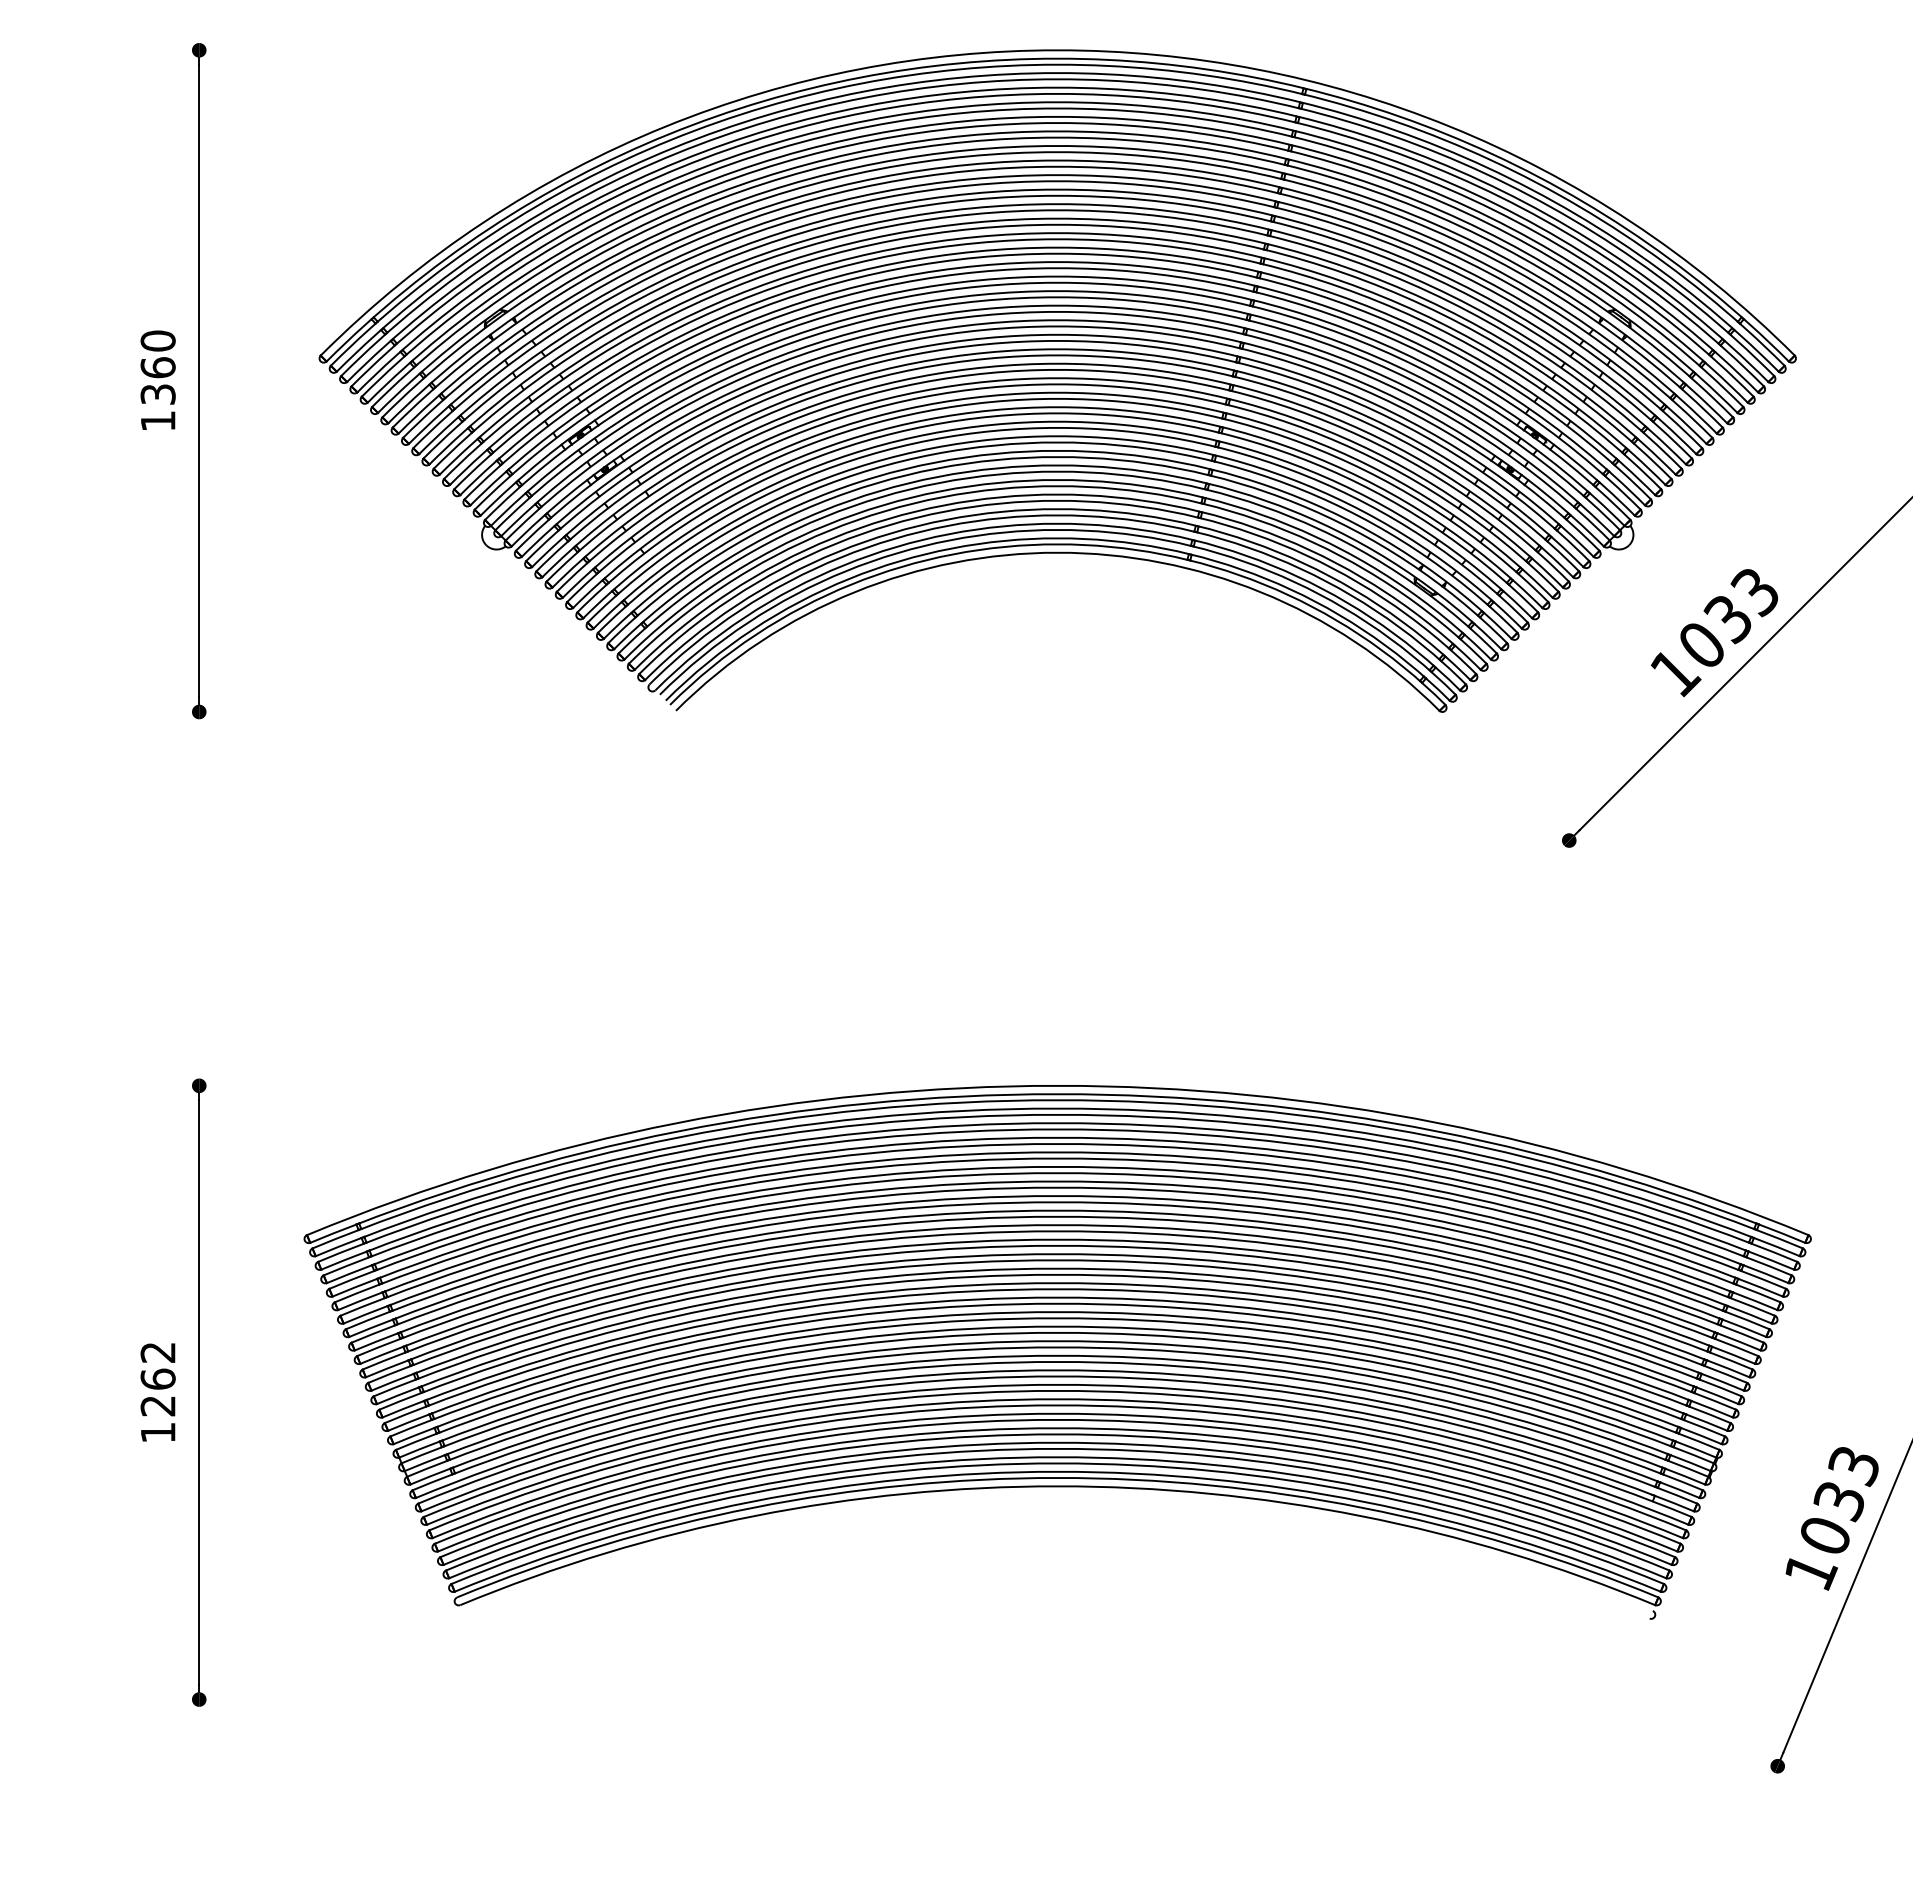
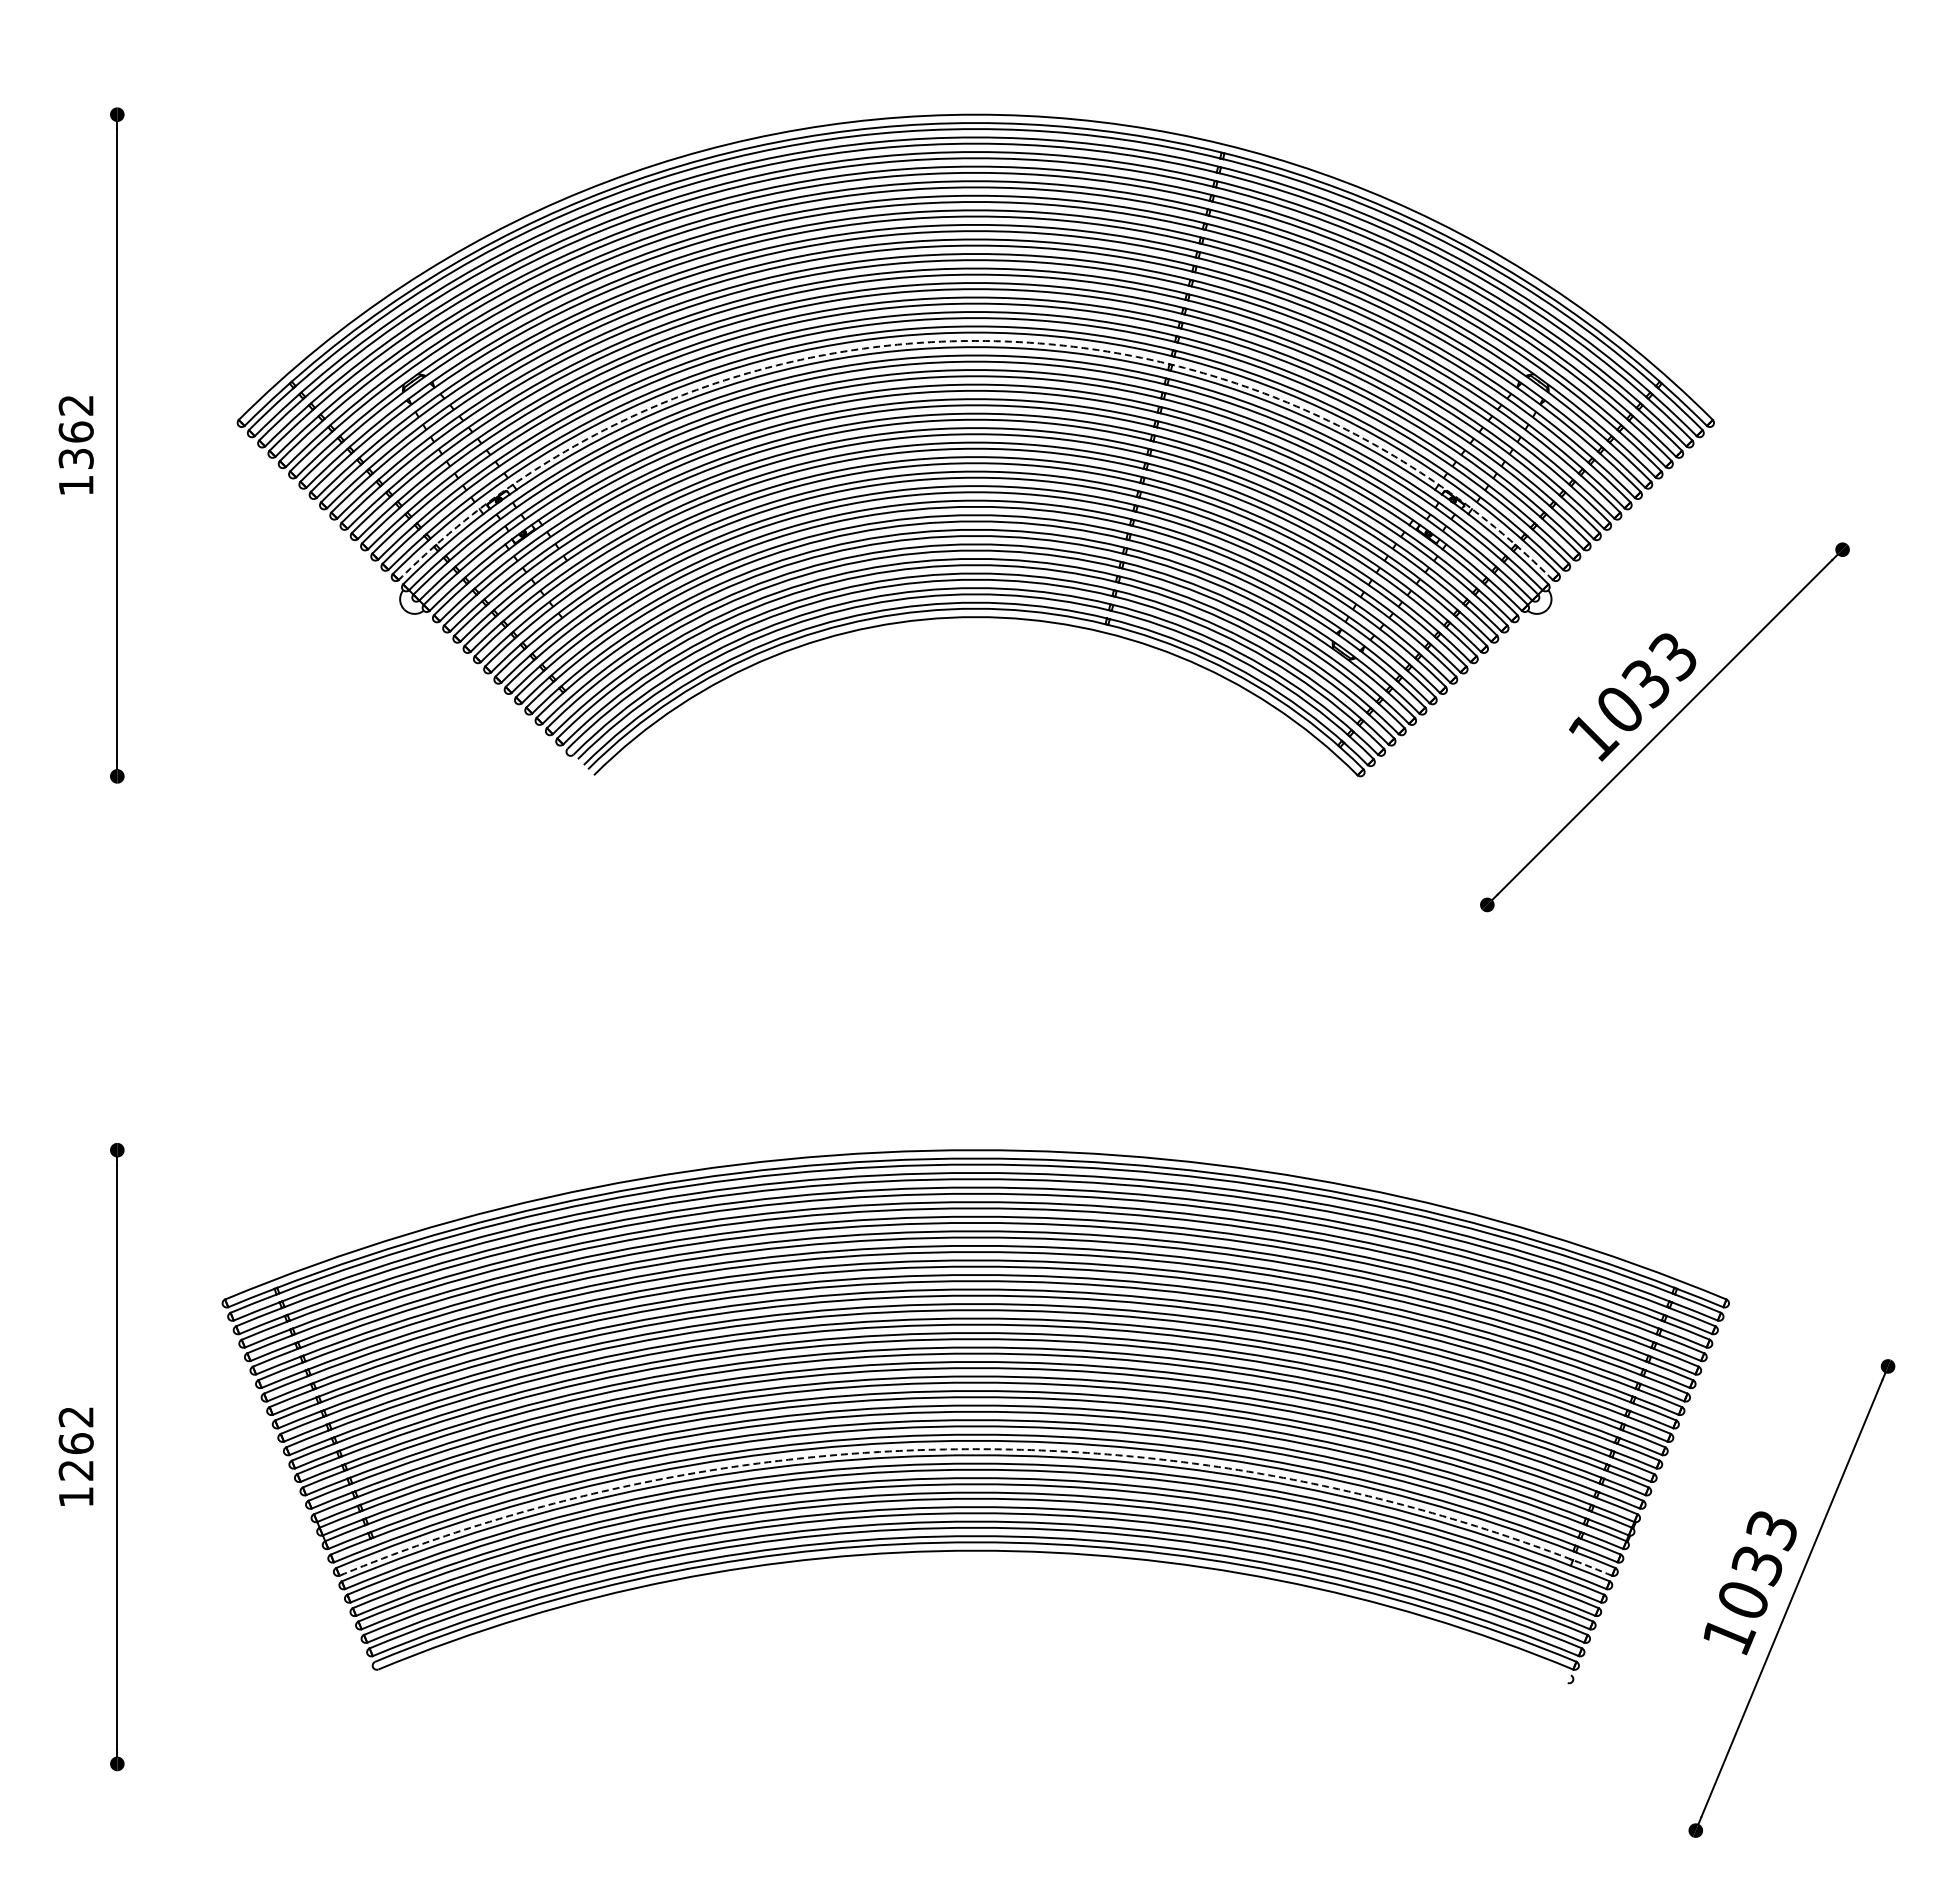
arc: (1057, 276) -> (975, 340), solid -> dashed
text: (157, 340) -> (75, 404), 1360 -> 1362
arc: (1057, 1385) -> (975, 1449), solid -> dashed

